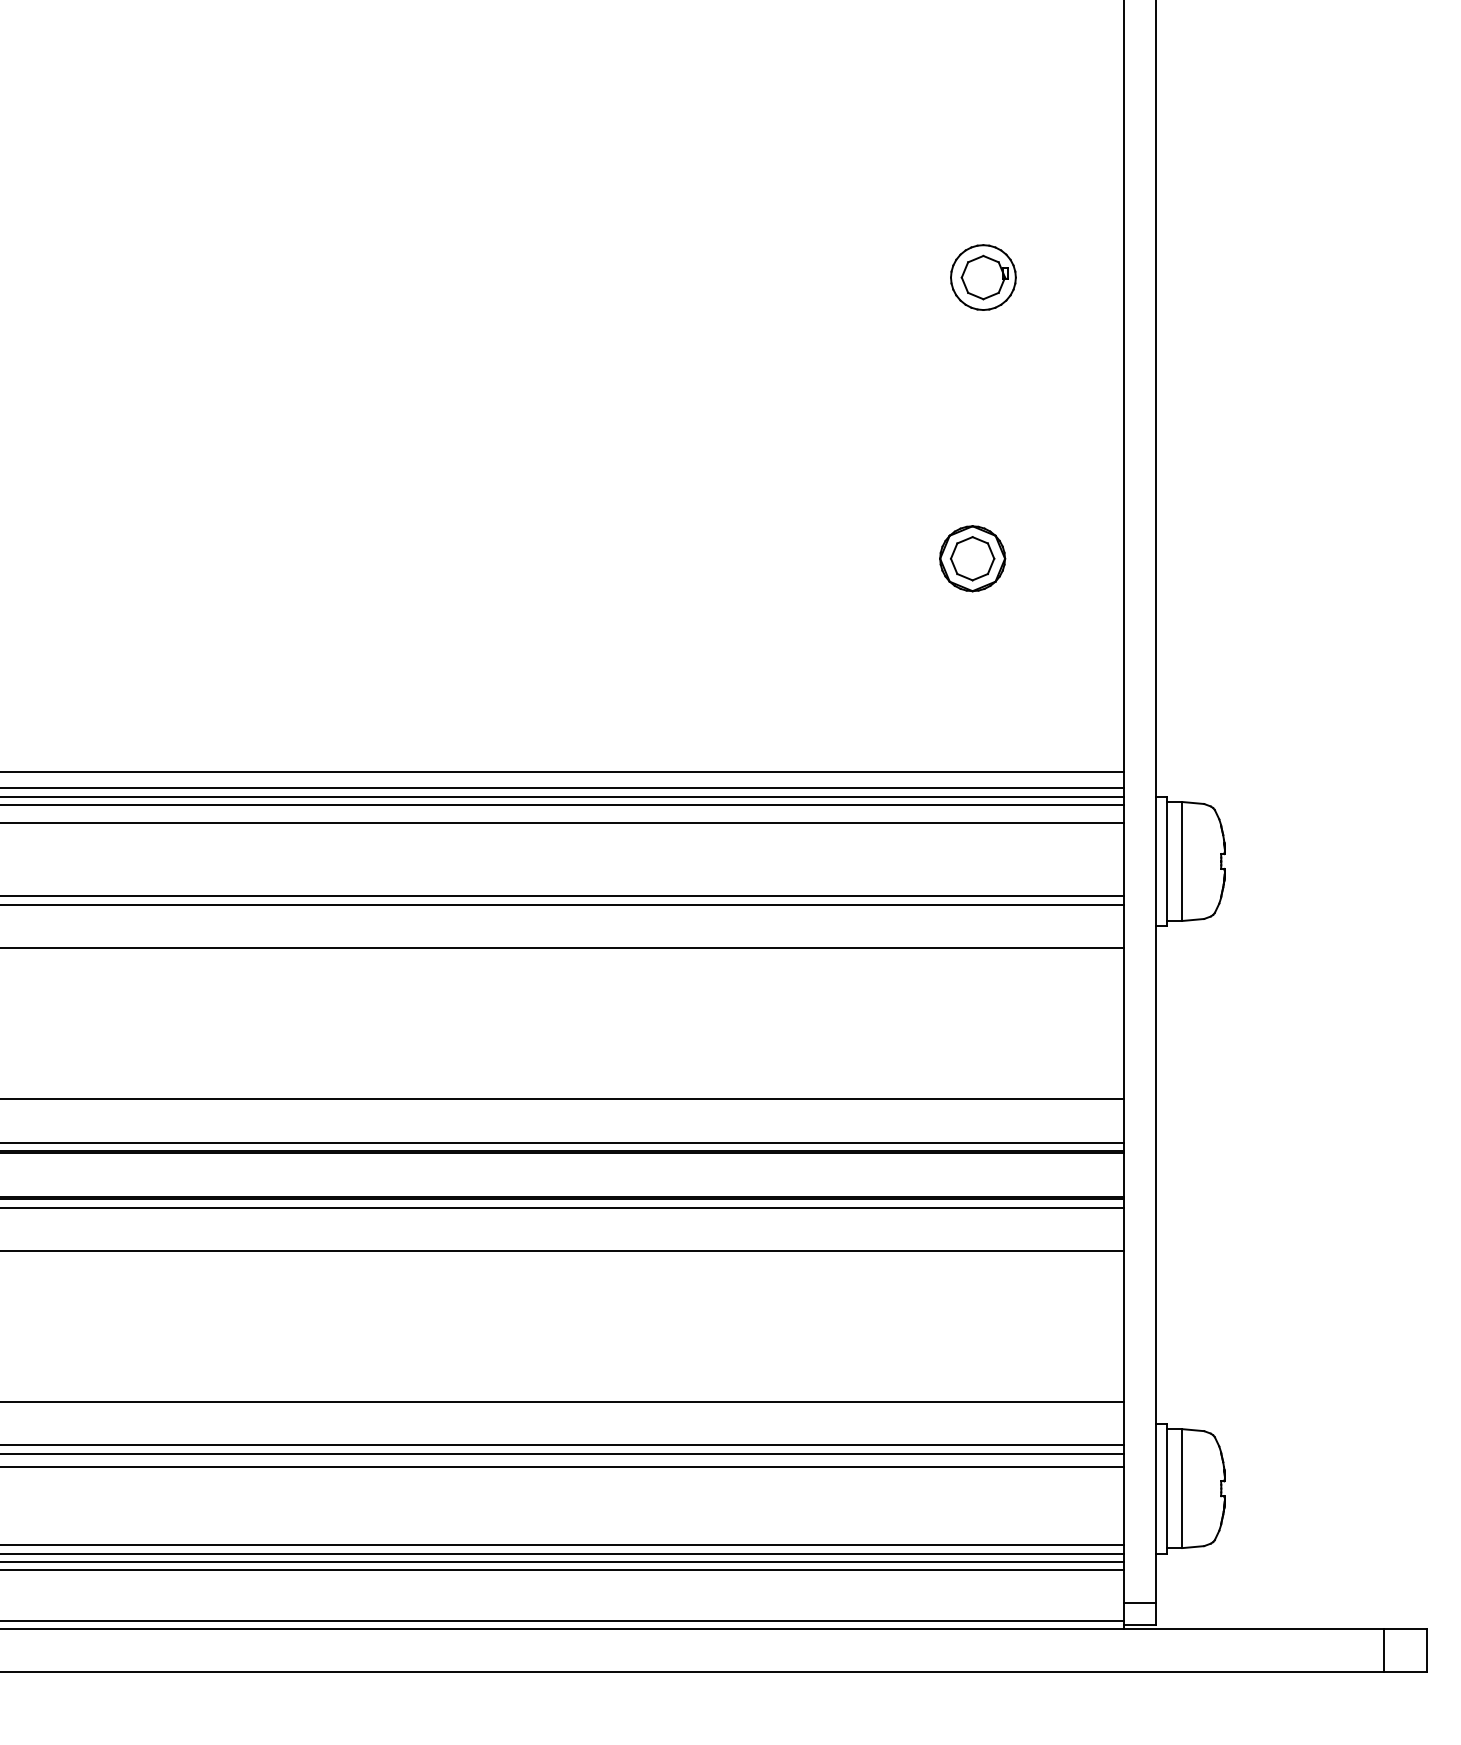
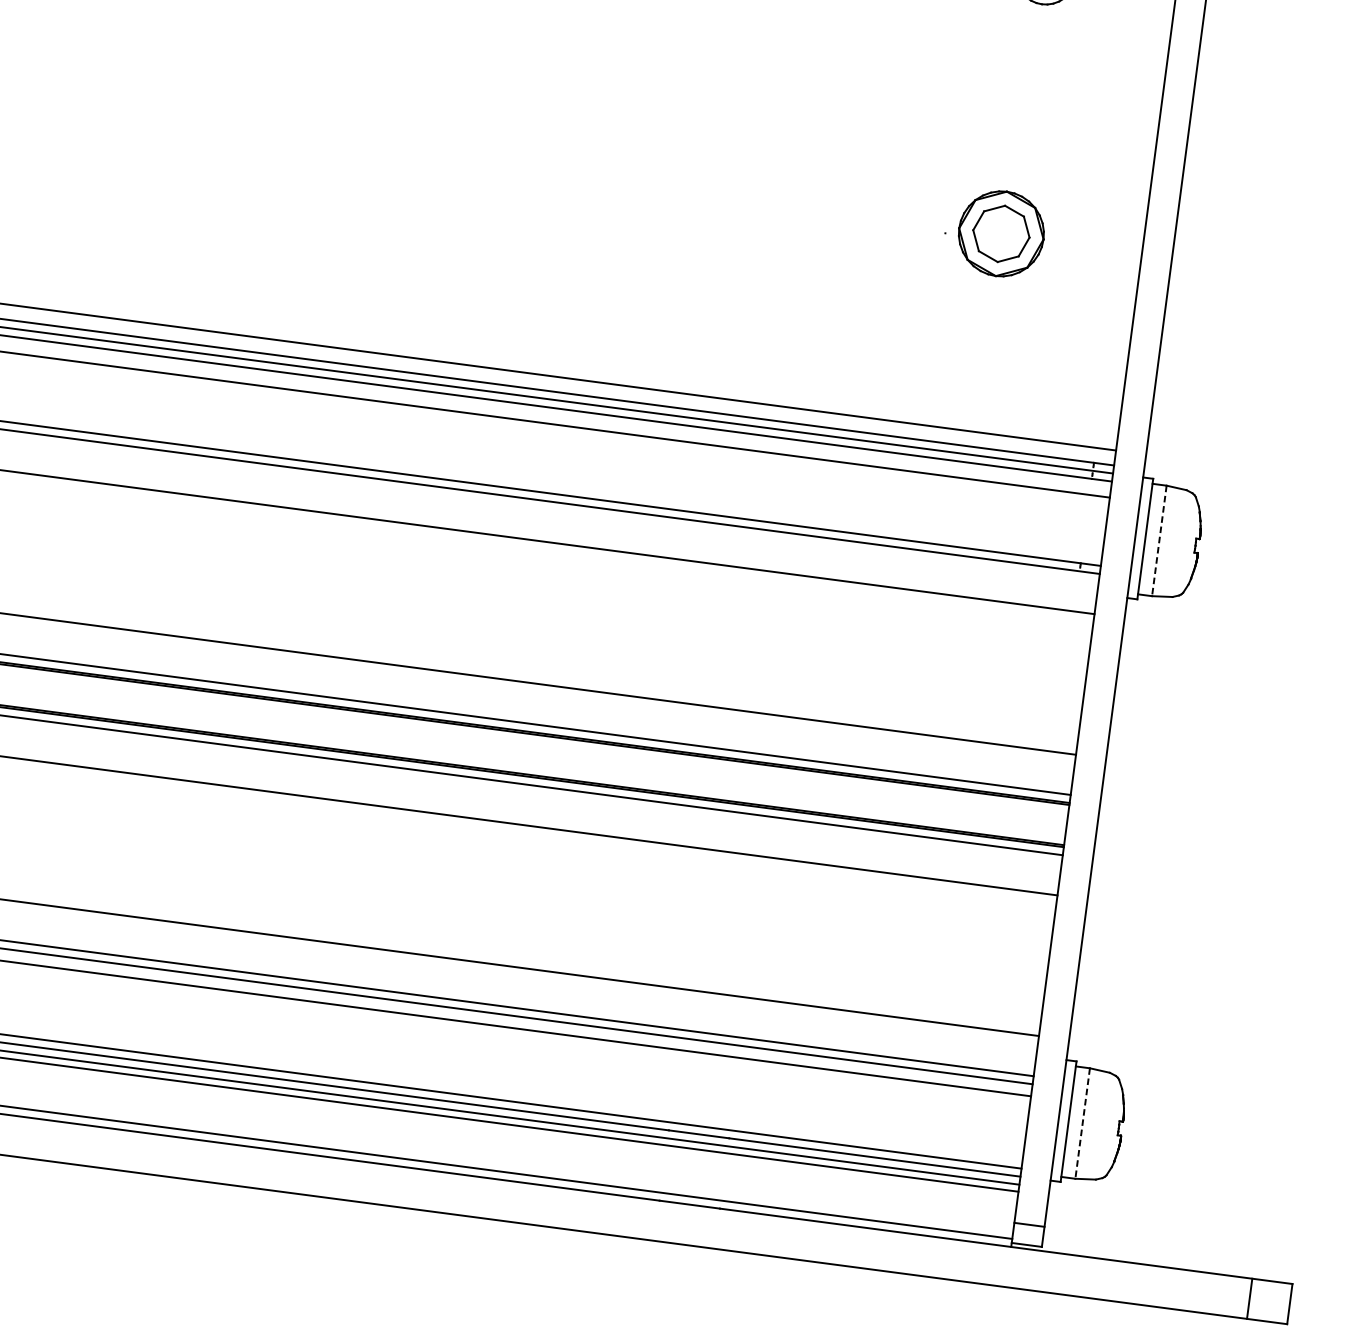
part: (972, 558) -> (1001, 233), size x1.4
line: (1182, 862) -> (1159, 541), solid -> dashed
line: (1182, 1489) -> (1082, 1124), solid -> dashed

